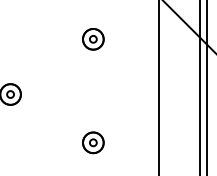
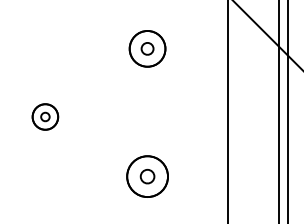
part: (93, 39) -> (147, 48), size x1.4
part: (93, 142) -> (147, 176), size x1.6

